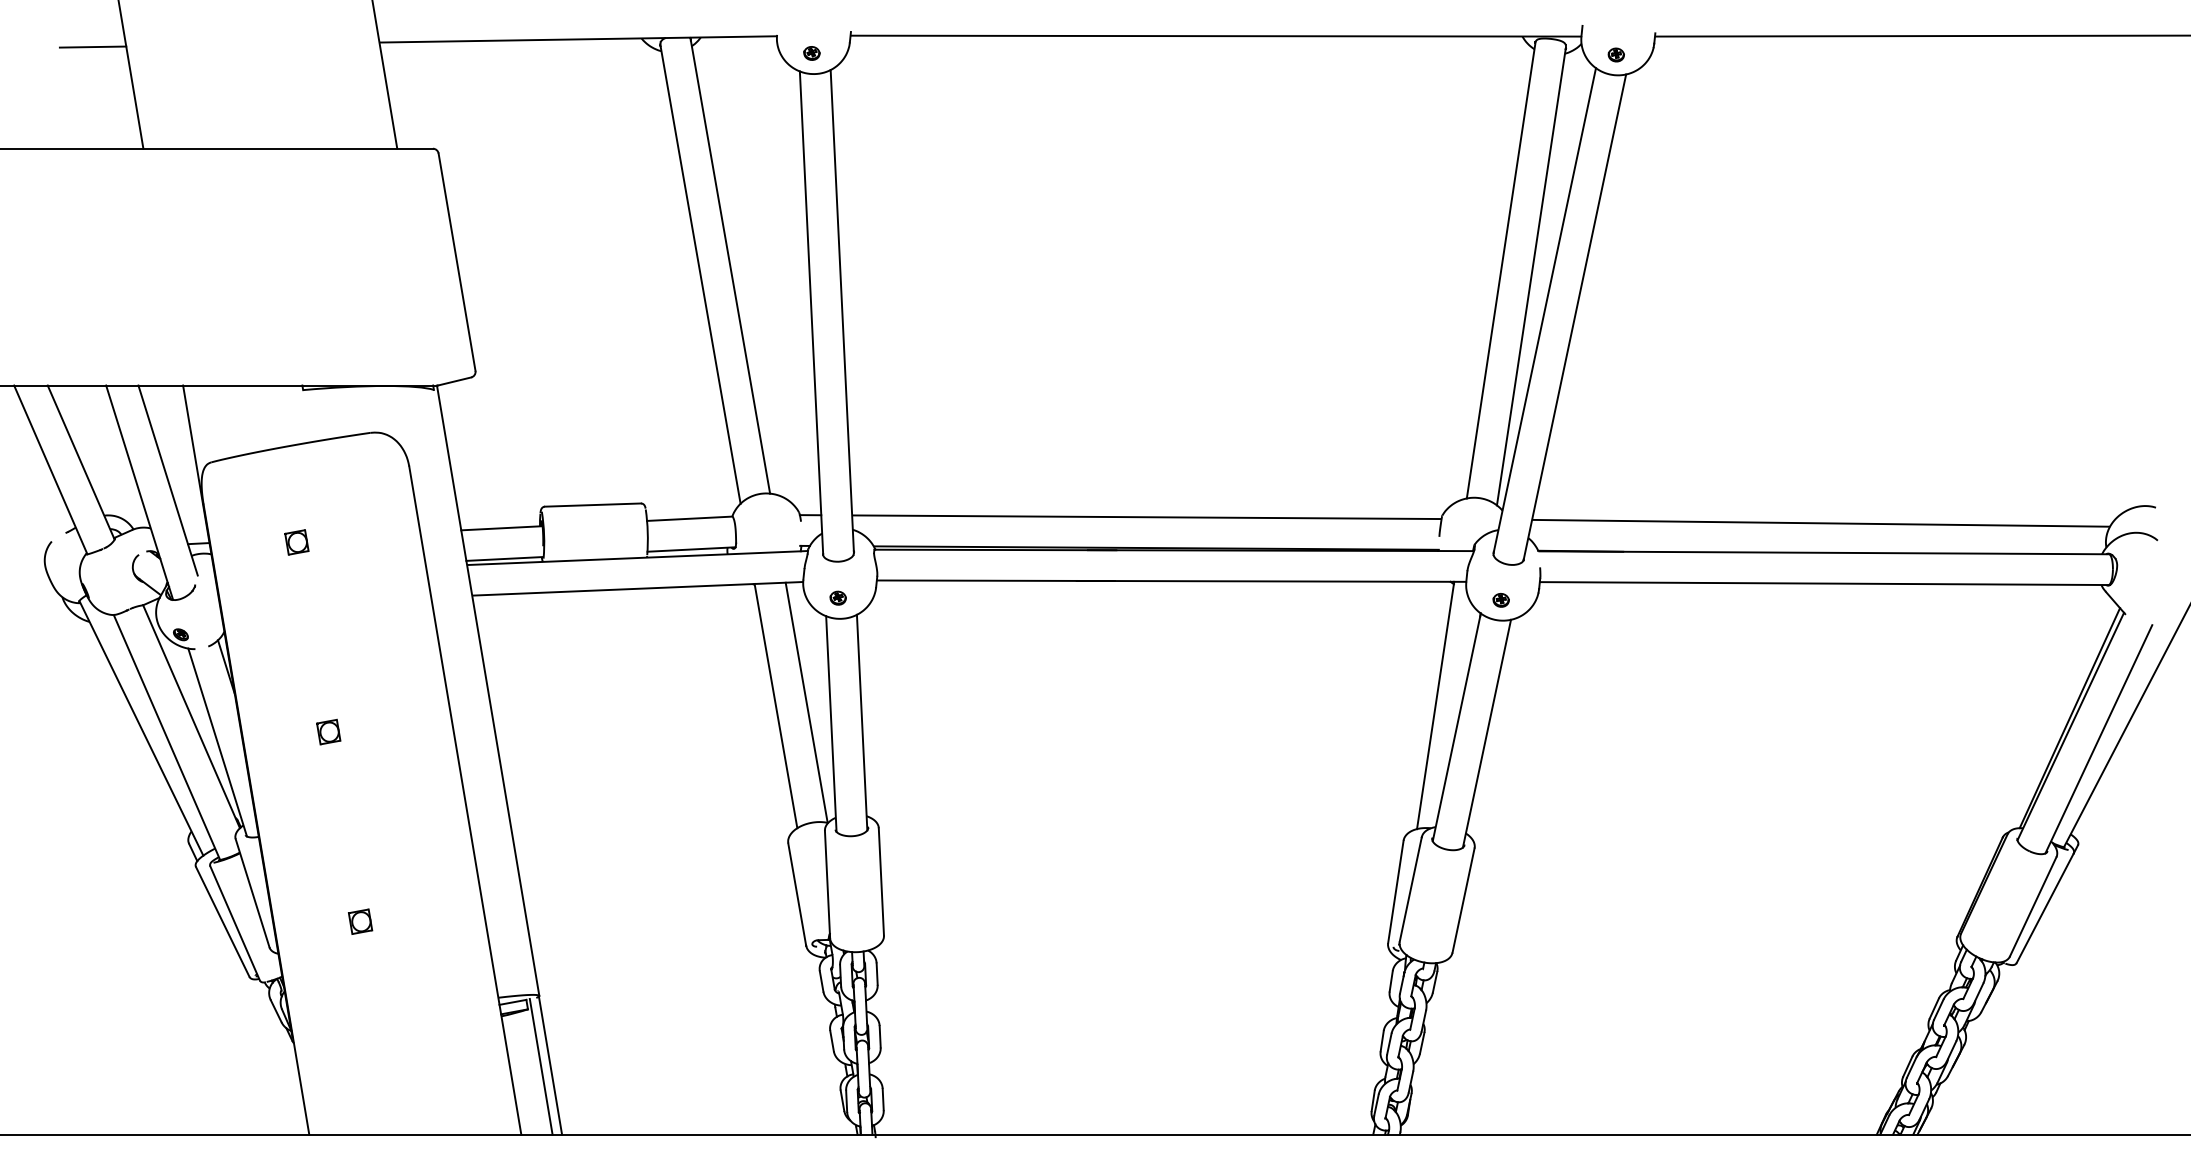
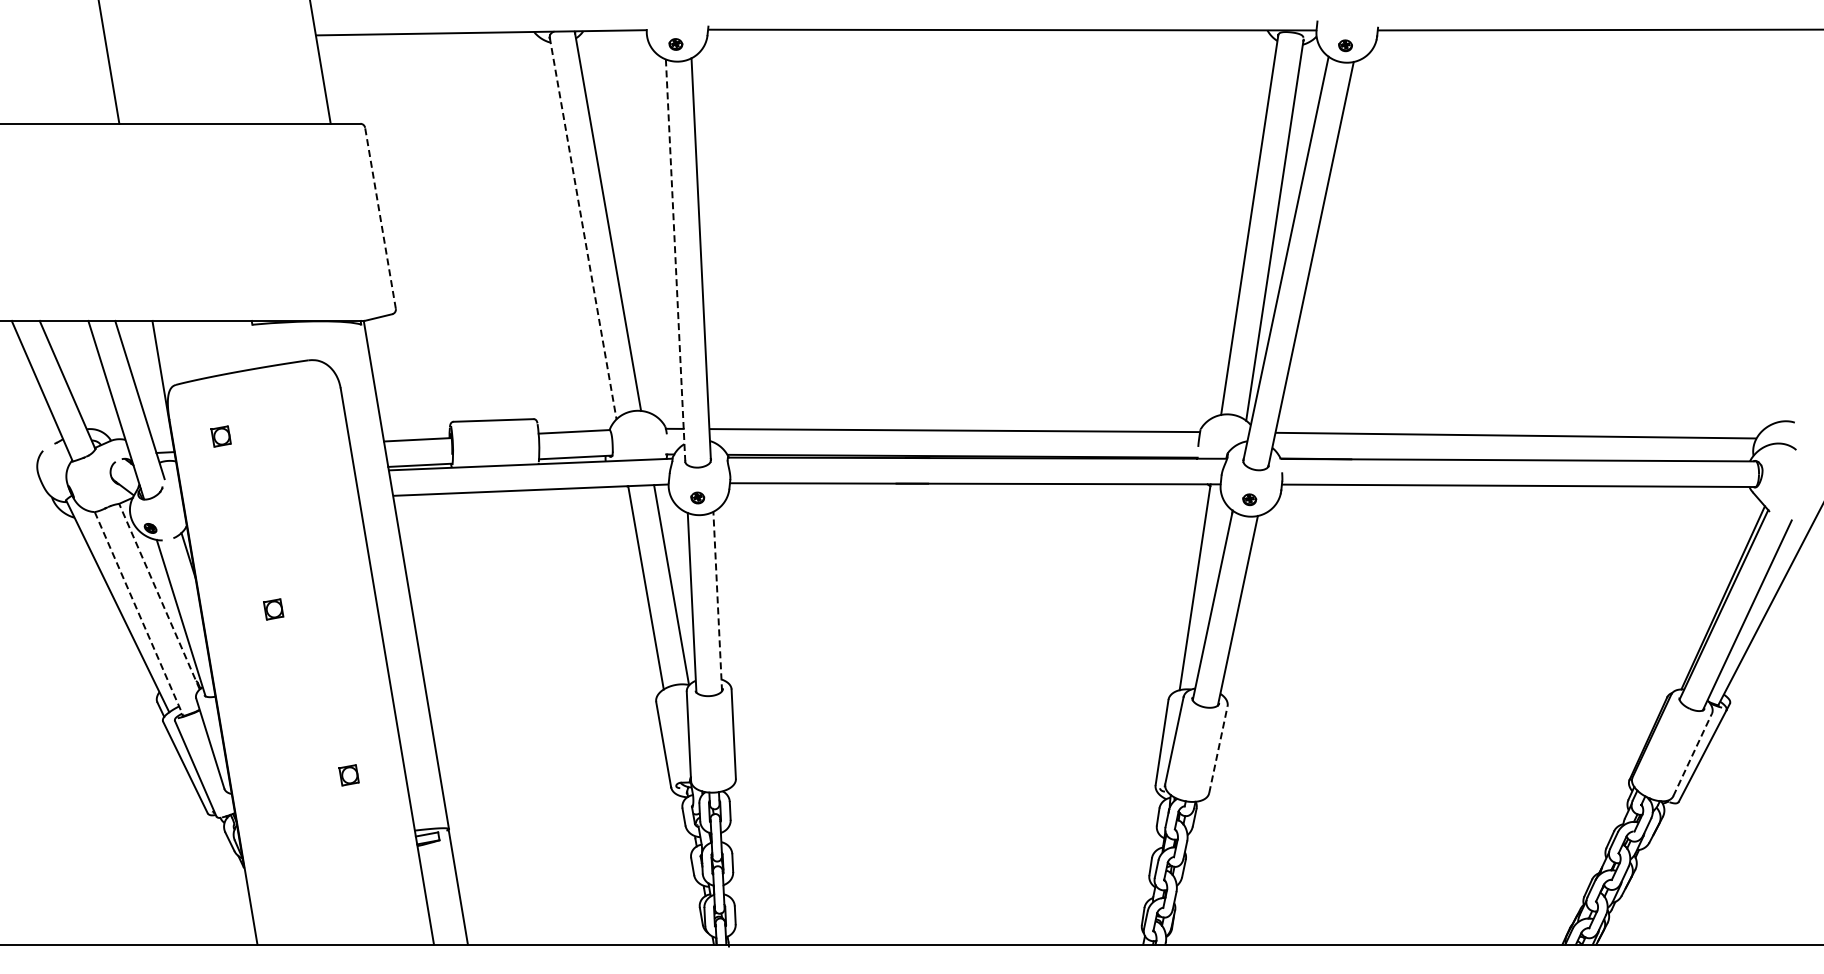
line: (93, 46) -> (77, 38), removed
line: (457, 262) -> (380, 218), solid -> dashed
line: (700, 274) -> (583, 228), solid -> dashed
line: (811, 312) -> (675, 260), solid -> dashed
part: (296, 542) -> (220, 436), moved
line: (191, 716) -> (159, 596), solid -> dashed
line: (861, 722) -> (717, 601), solid -> dashed
line: (167, 738) -> (139, 614), solid -> dashed
line: (1463, 900) -> (1218, 749), solid -> dashed
line: (2033, 906) -> (1692, 754), solid -> dashed
part: (359, 921) -> (348, 775), moved
line: (541, 1066) -> (450, 887), removed

